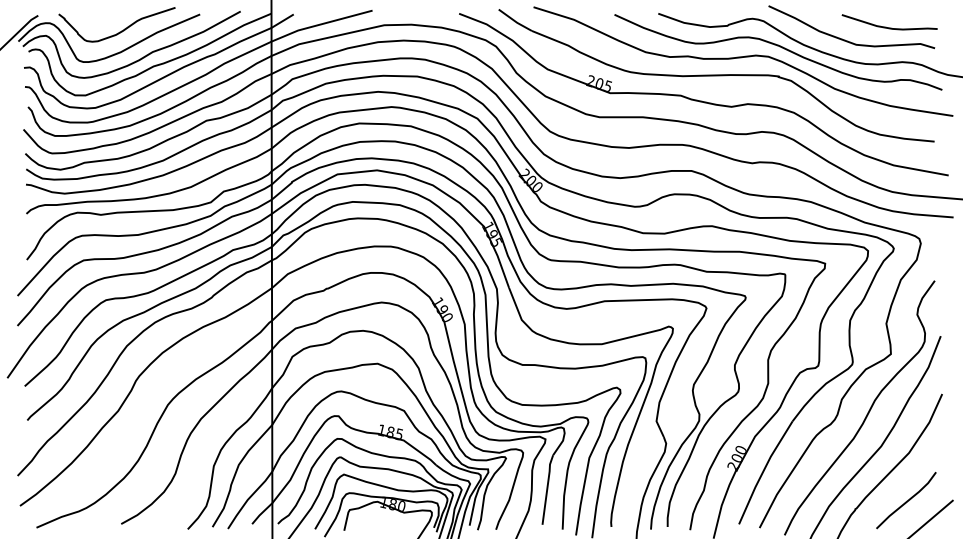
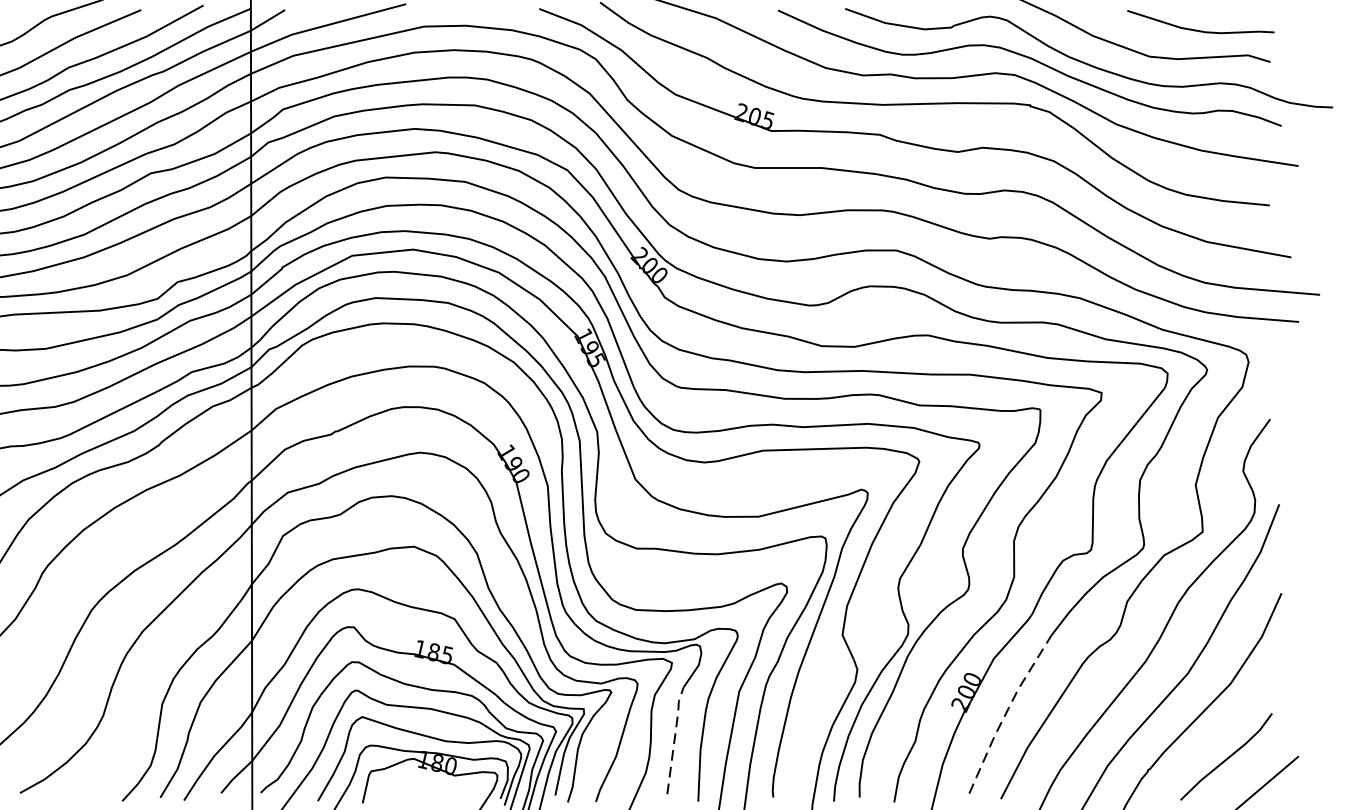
line: (763, 471) -> (1006, 712), solid -> dashed
line: (547, 488) -> (674, 738), solid -> dashed

